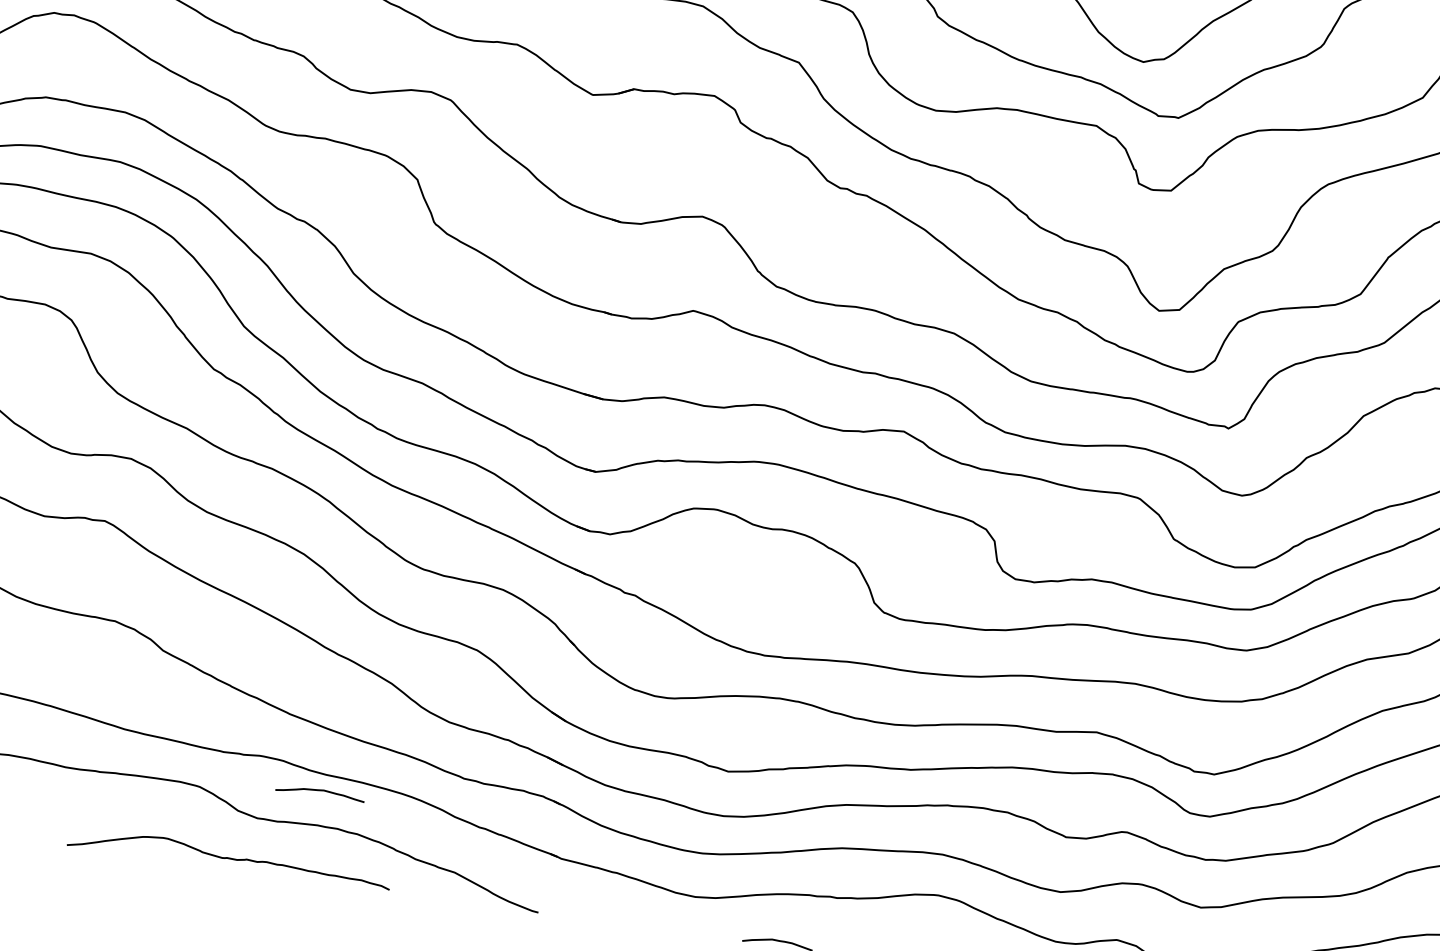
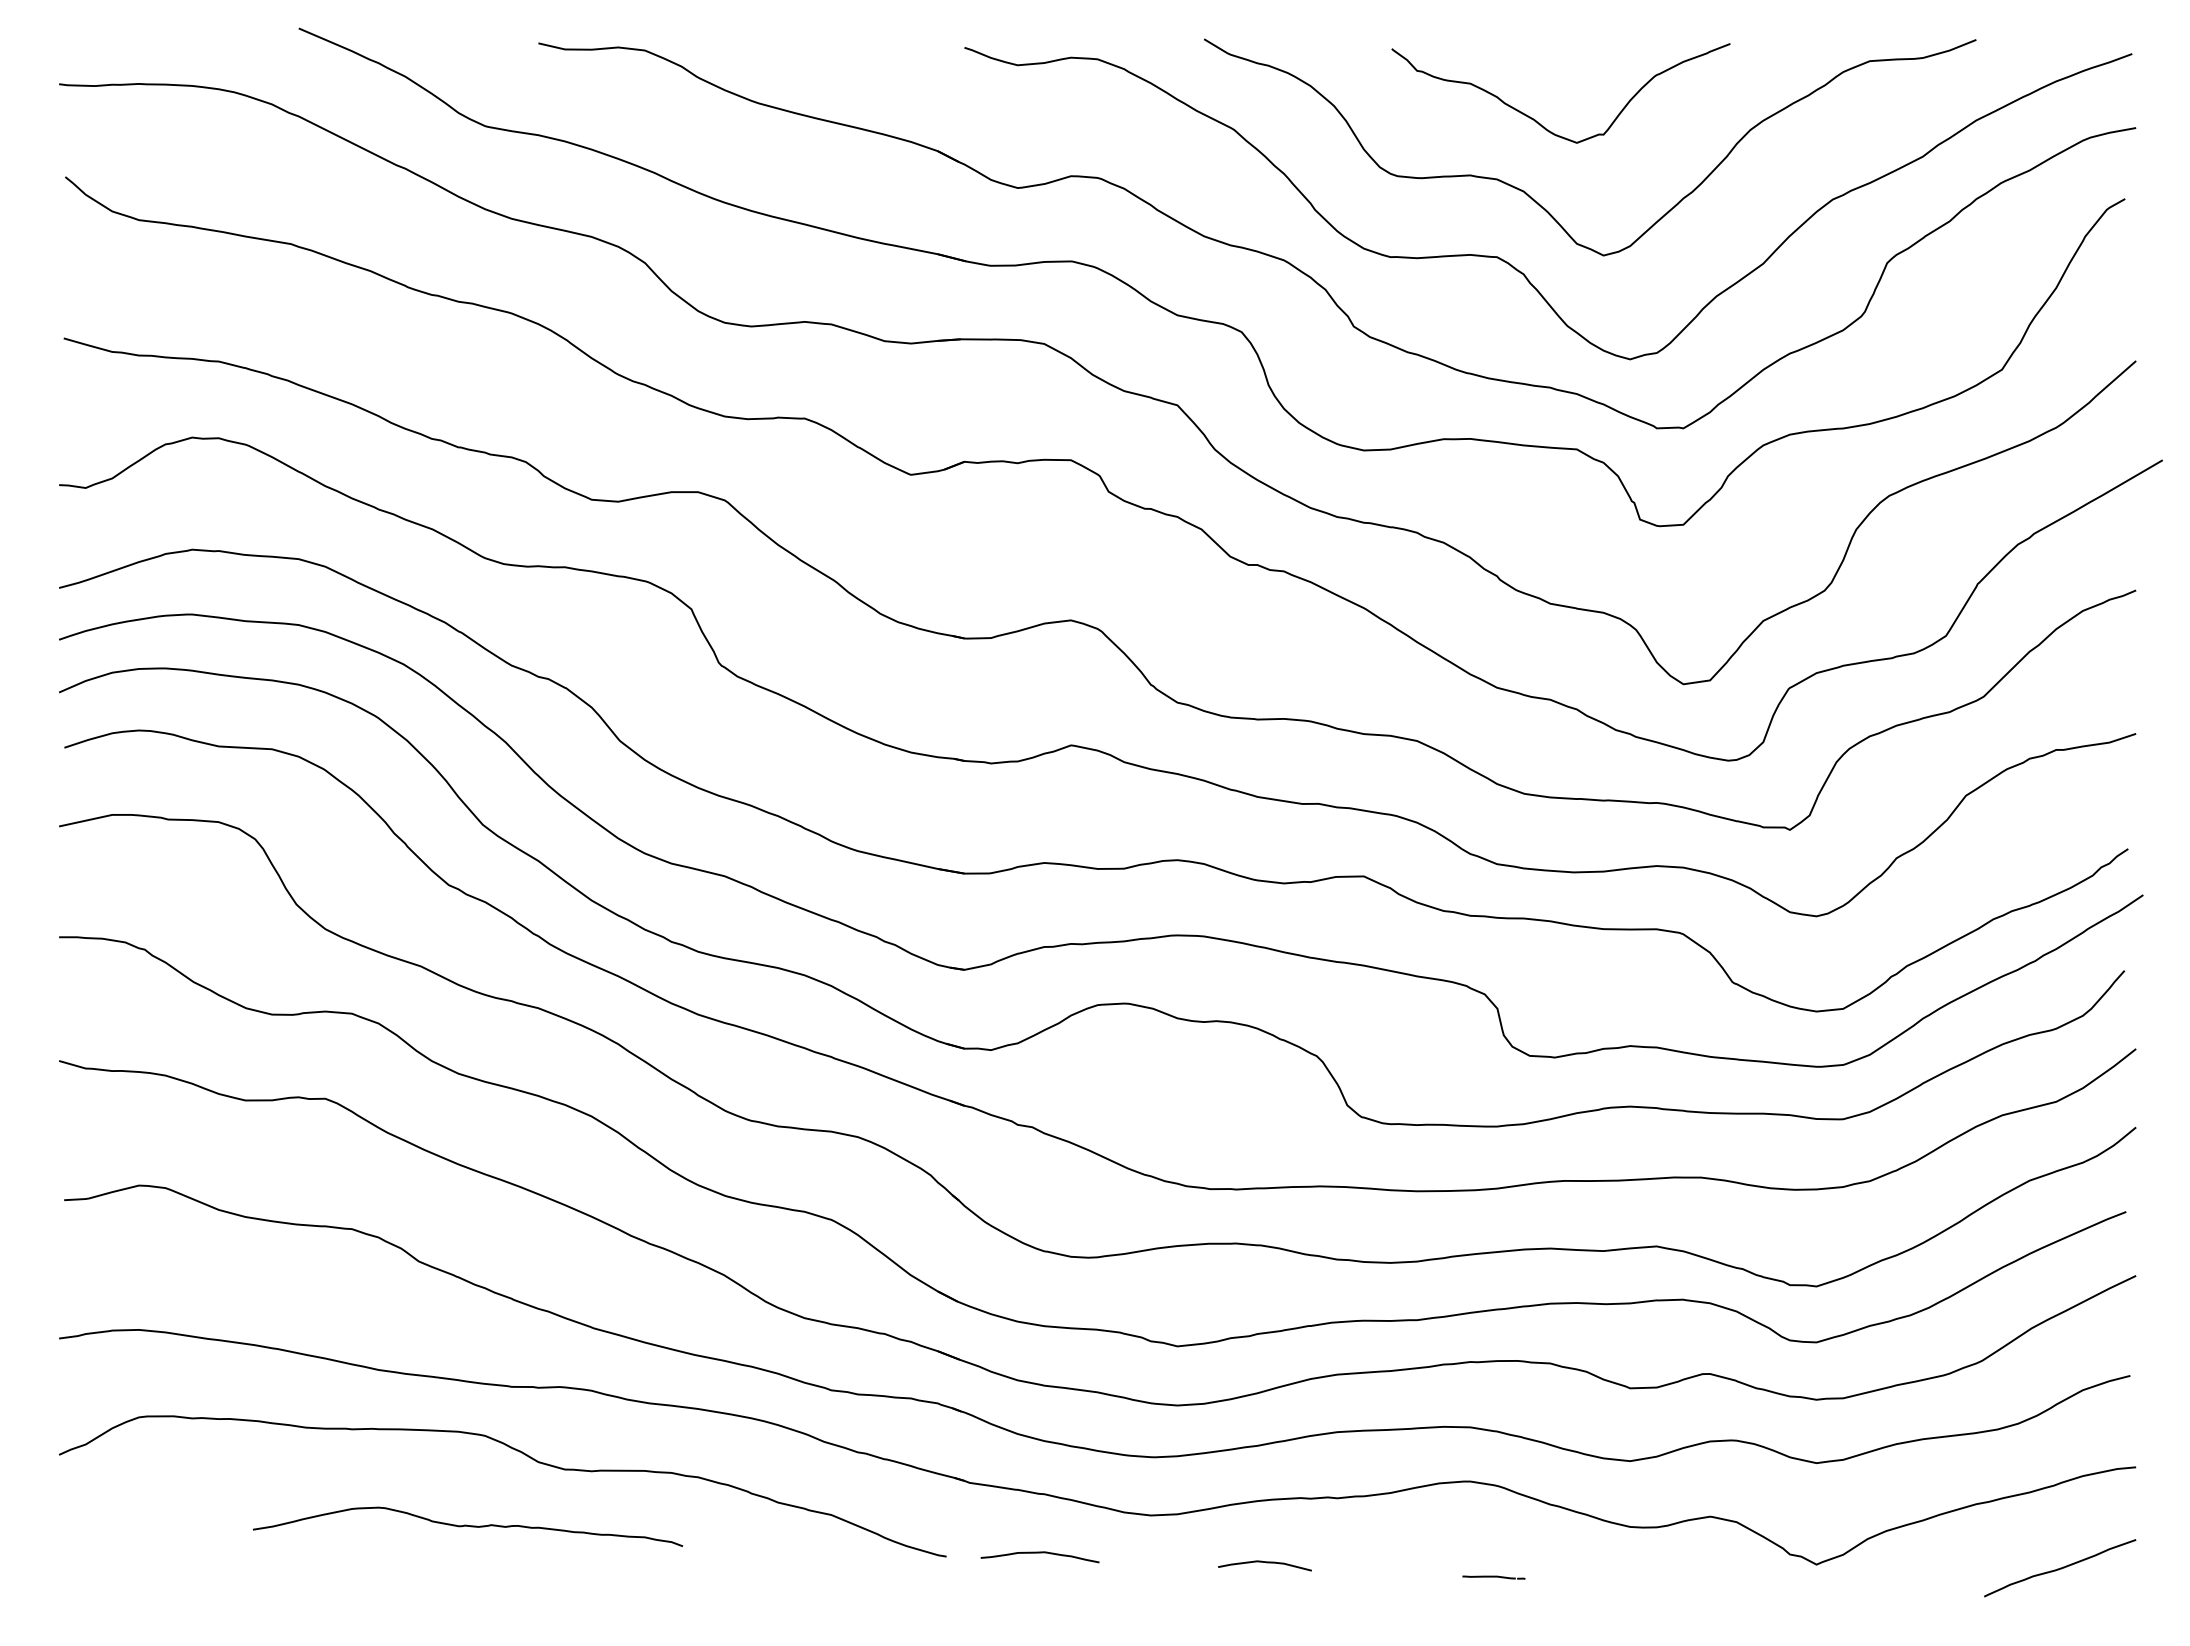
curve: (319, 791) -> (1039, 1553), moved
curve: (229, 858) -> (468, 1526), moved

